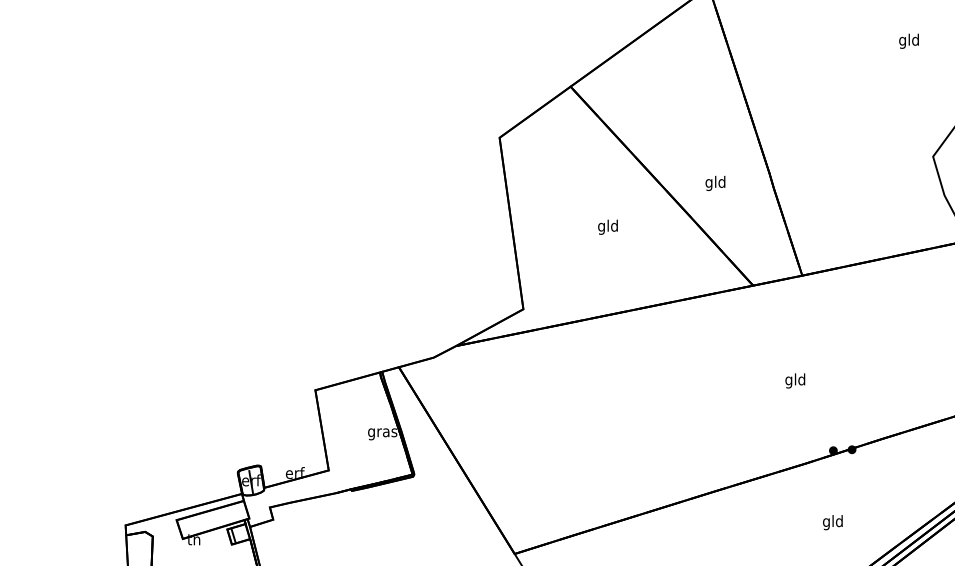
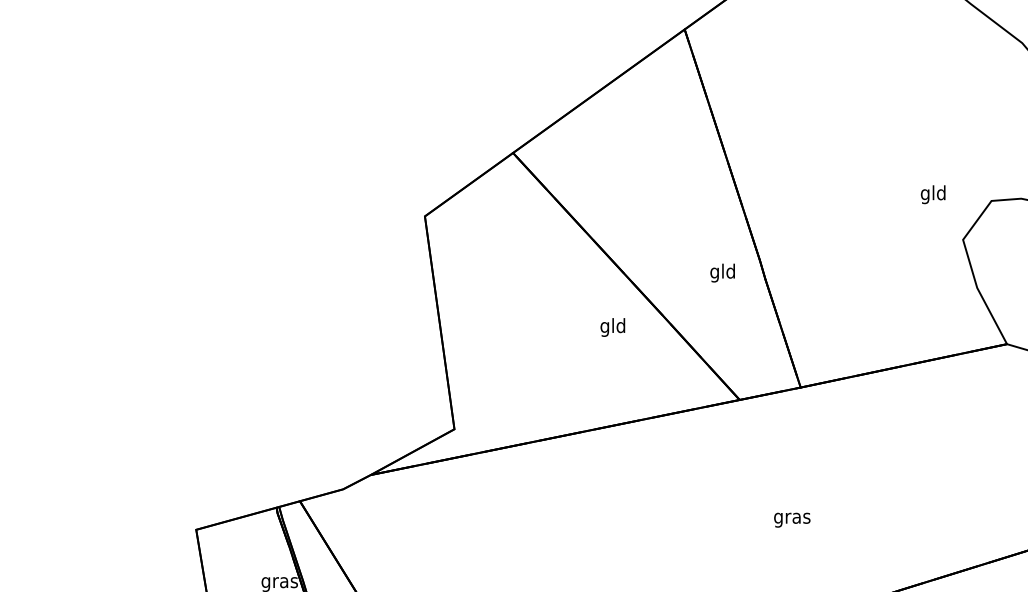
text: (908, 40) -> (932, 193), moved
text: (715, 183) -> (722, 273), moved
text: (607, 226) -> (612, 326), moved
text: (795, 380) -> (792, 517), gld -> gras

